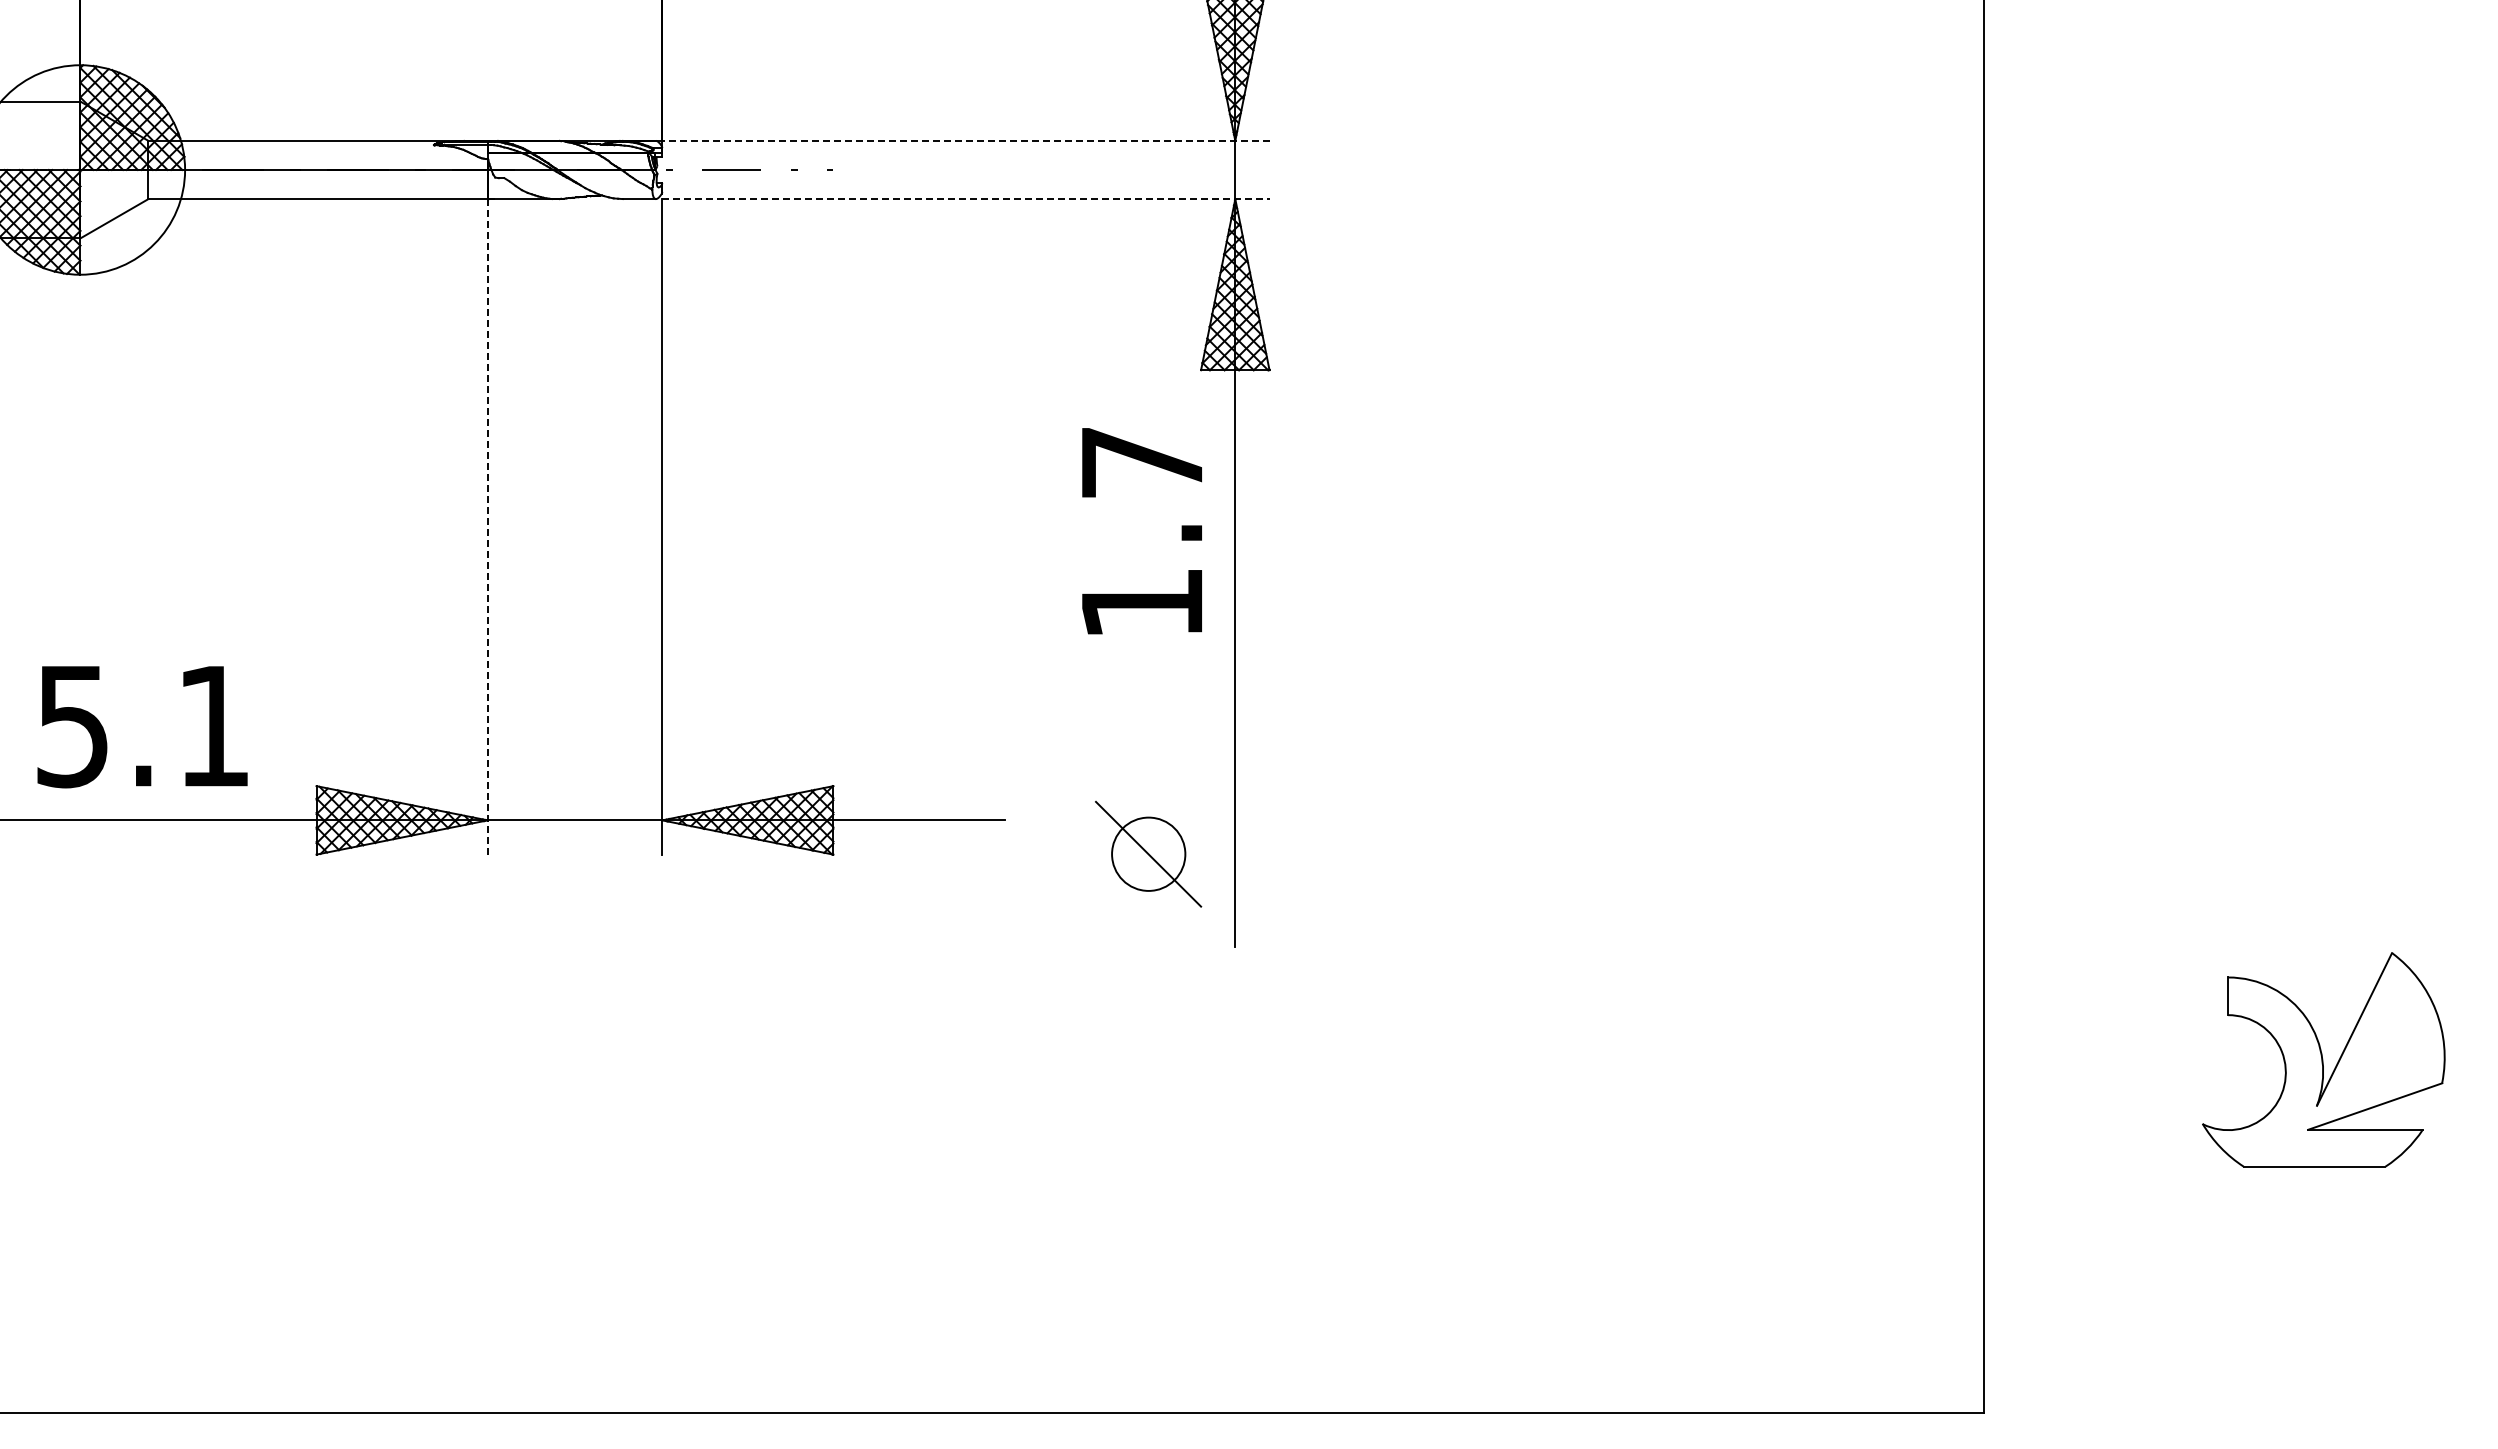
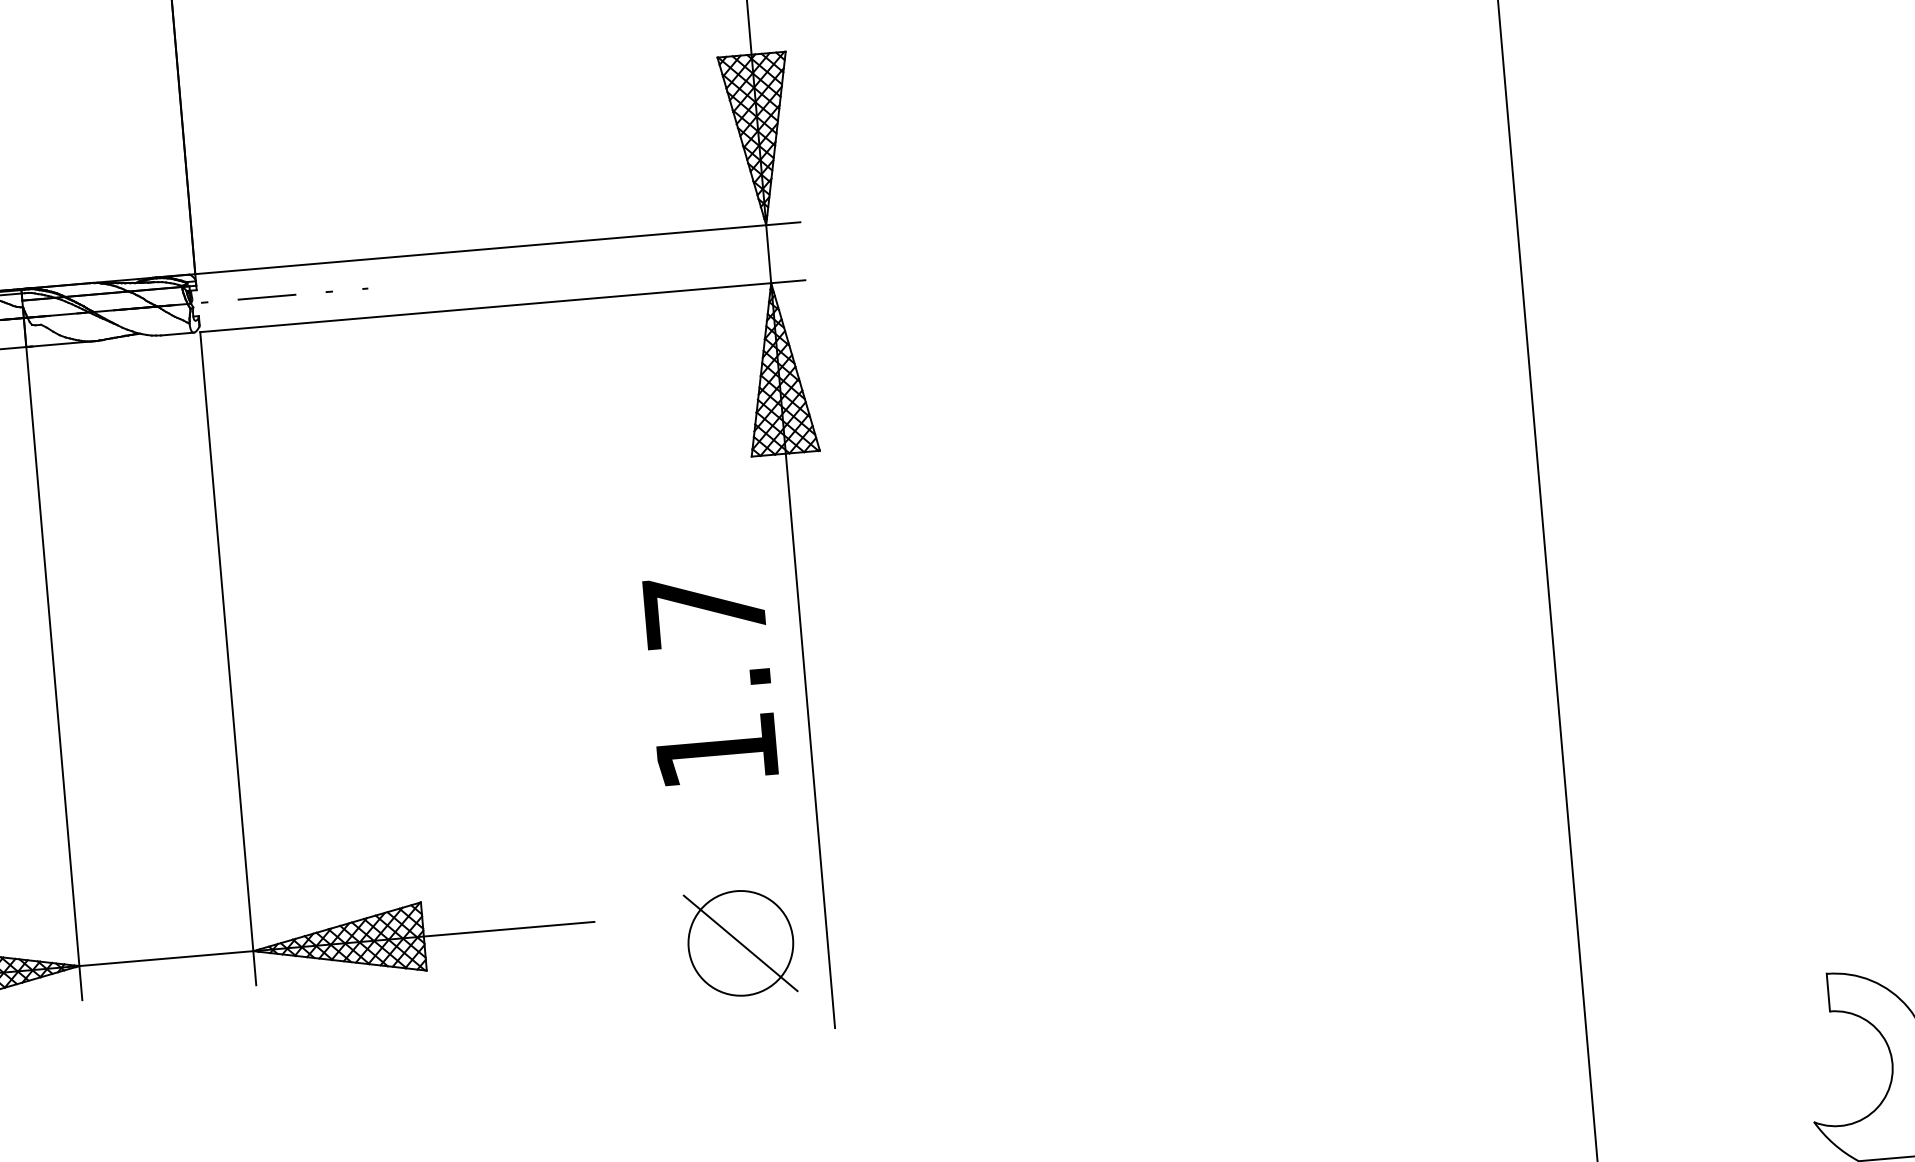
line: (965, 140) -> (497, 247), dashed -> solid
line: (965, 199) -> (502, 306), dashed -> solid
line: (487, 526) -> (54, 673), dashed -> solid
text: (1141, 531) -> (709, 679), moved
circle: (1148, 853) -> (740, 942), size x1.43

